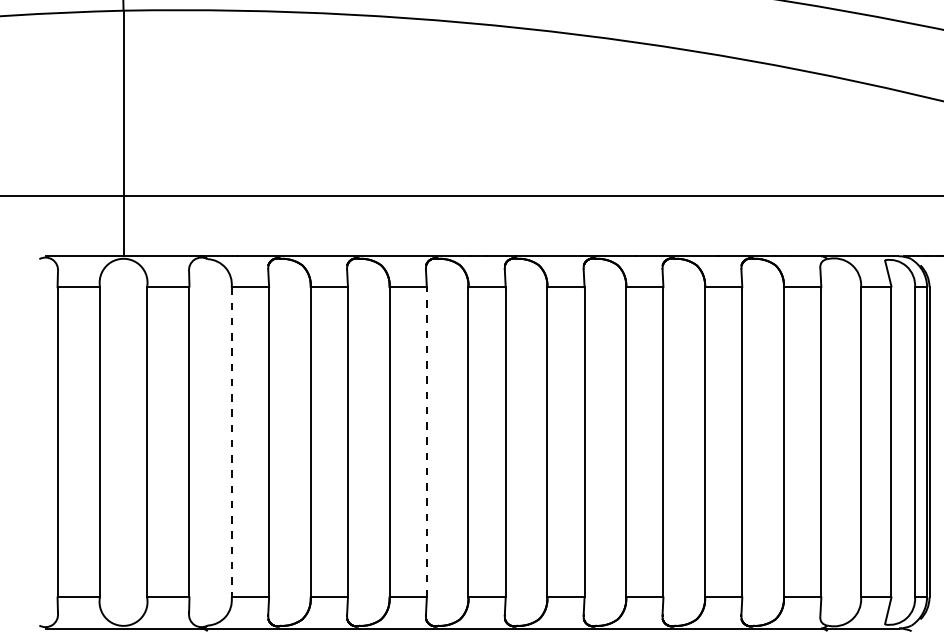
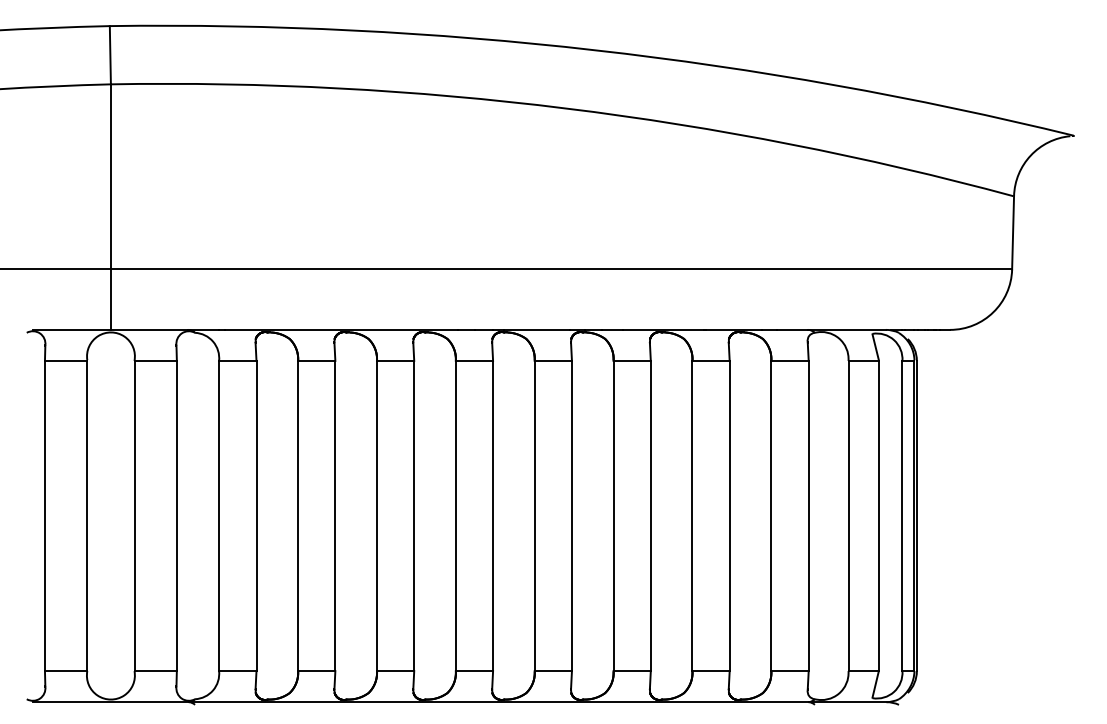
line: (427, 441) -> (414, 515), dashed -> solid
line: (232, 442) -> (219, 516), dashed -> solid

